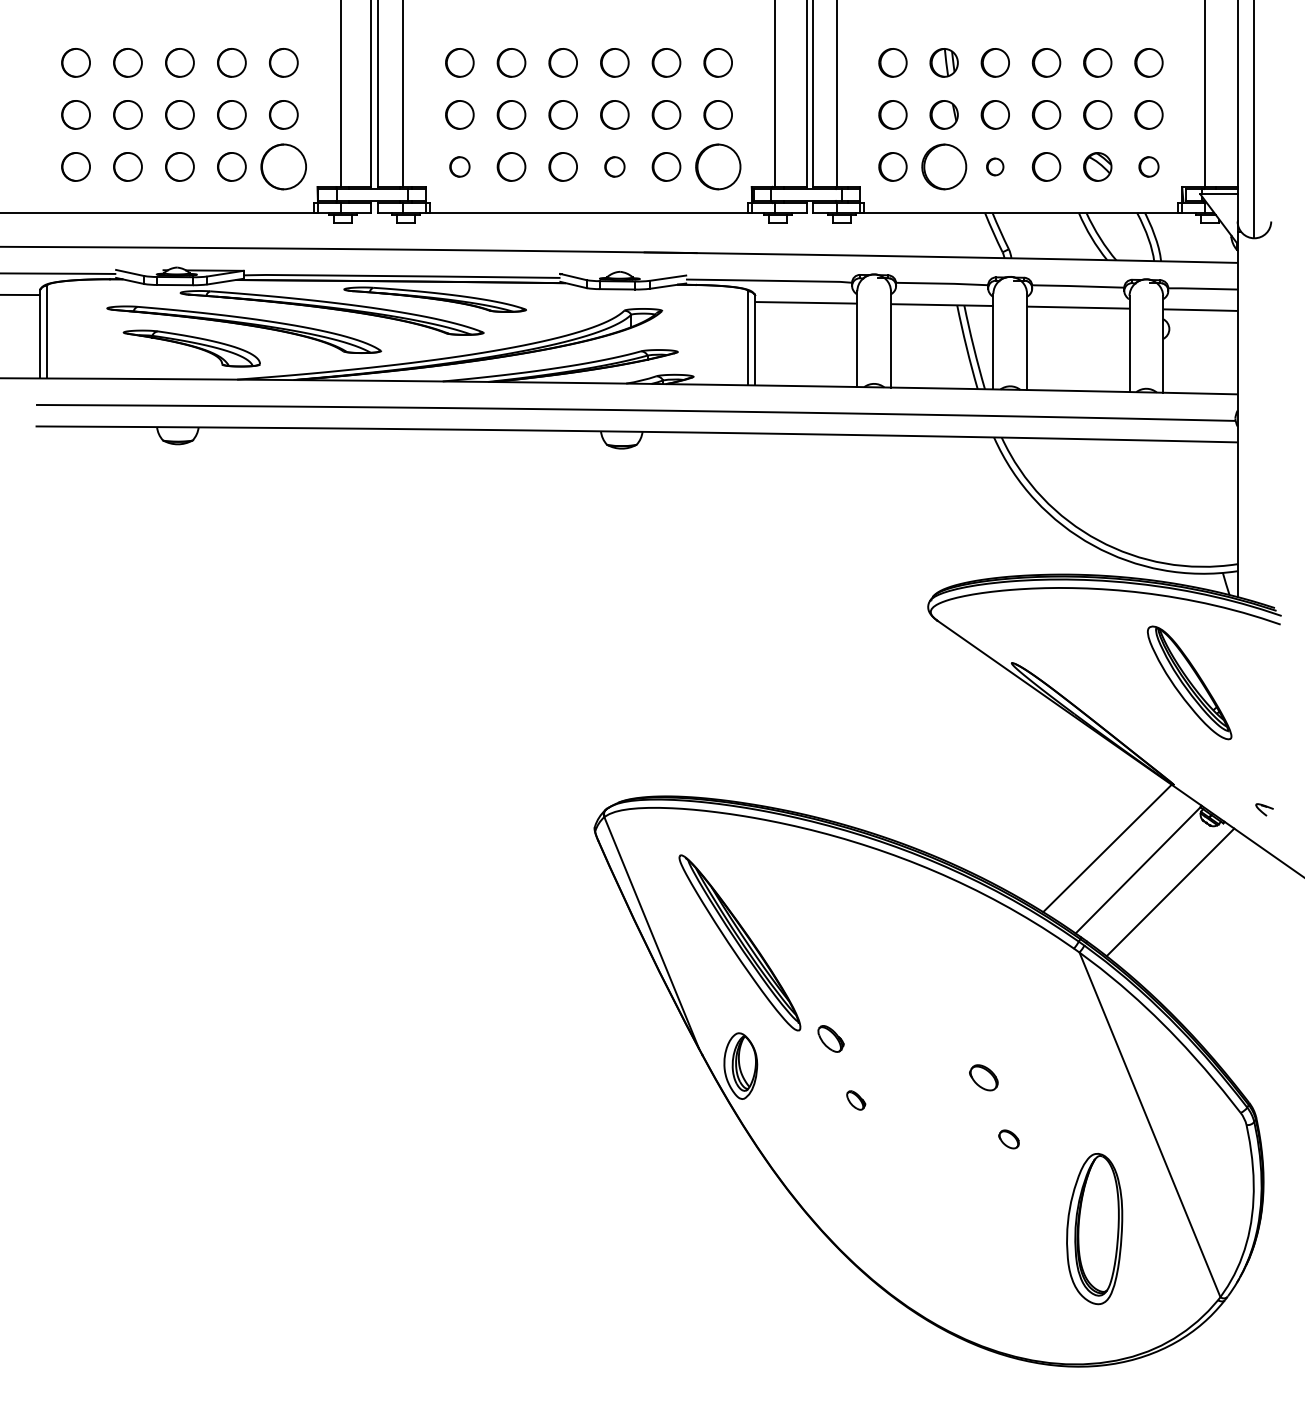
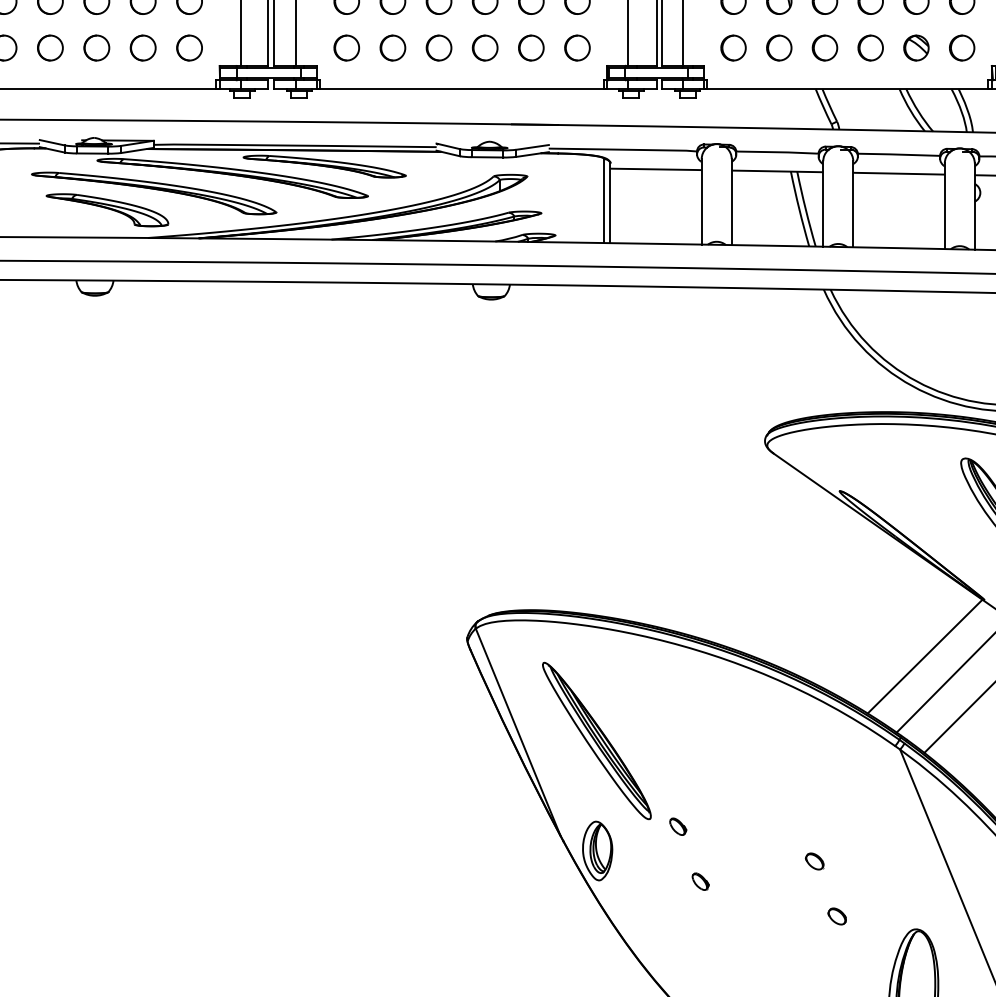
circle: (283, 166) -> (189, 47), size x0.62
part: (459, 166) -> (346, 47), size x1.43
part: (614, 166) -> (484, 47), size x1.43
part: (717, 166) -> (576, 47), size x0.62
part: (943, 166) -> (778, 47), size x0.62
part: (994, 166) -> (824, 47), size x1.67
part: (1148, 166) -> (961, 47), size x1.43
part: (830, 1038) -> (677, 826), size x0.71
part: (983, 1077) -> (814, 861), size x0.71

